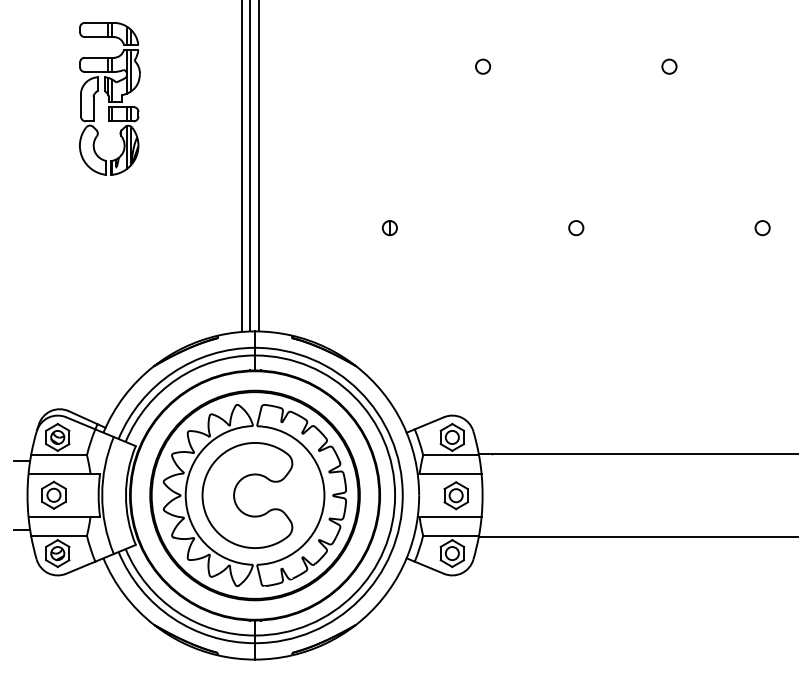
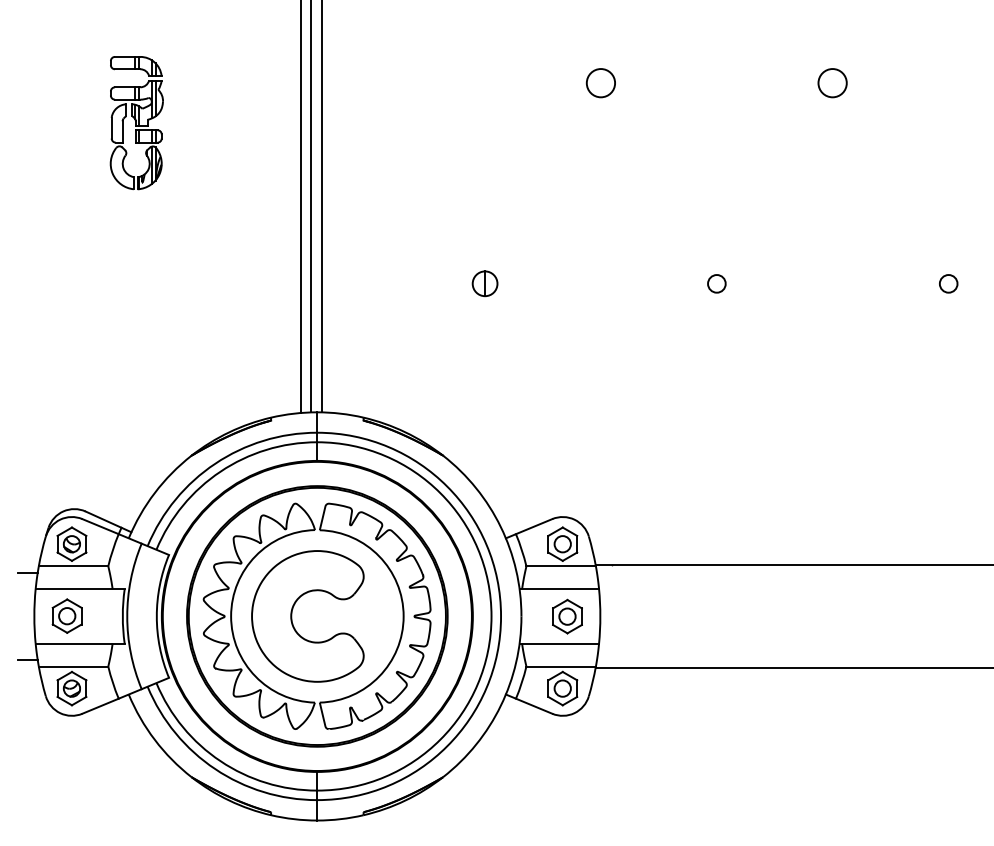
circle: (482, 66) -> (600, 82), size x1.6
circle: (669, 66) -> (832, 82), size x1.6
part: (109, 98) -> (136, 122), size x0.7
part: (389, 227) -> (484, 283), size x1.4

